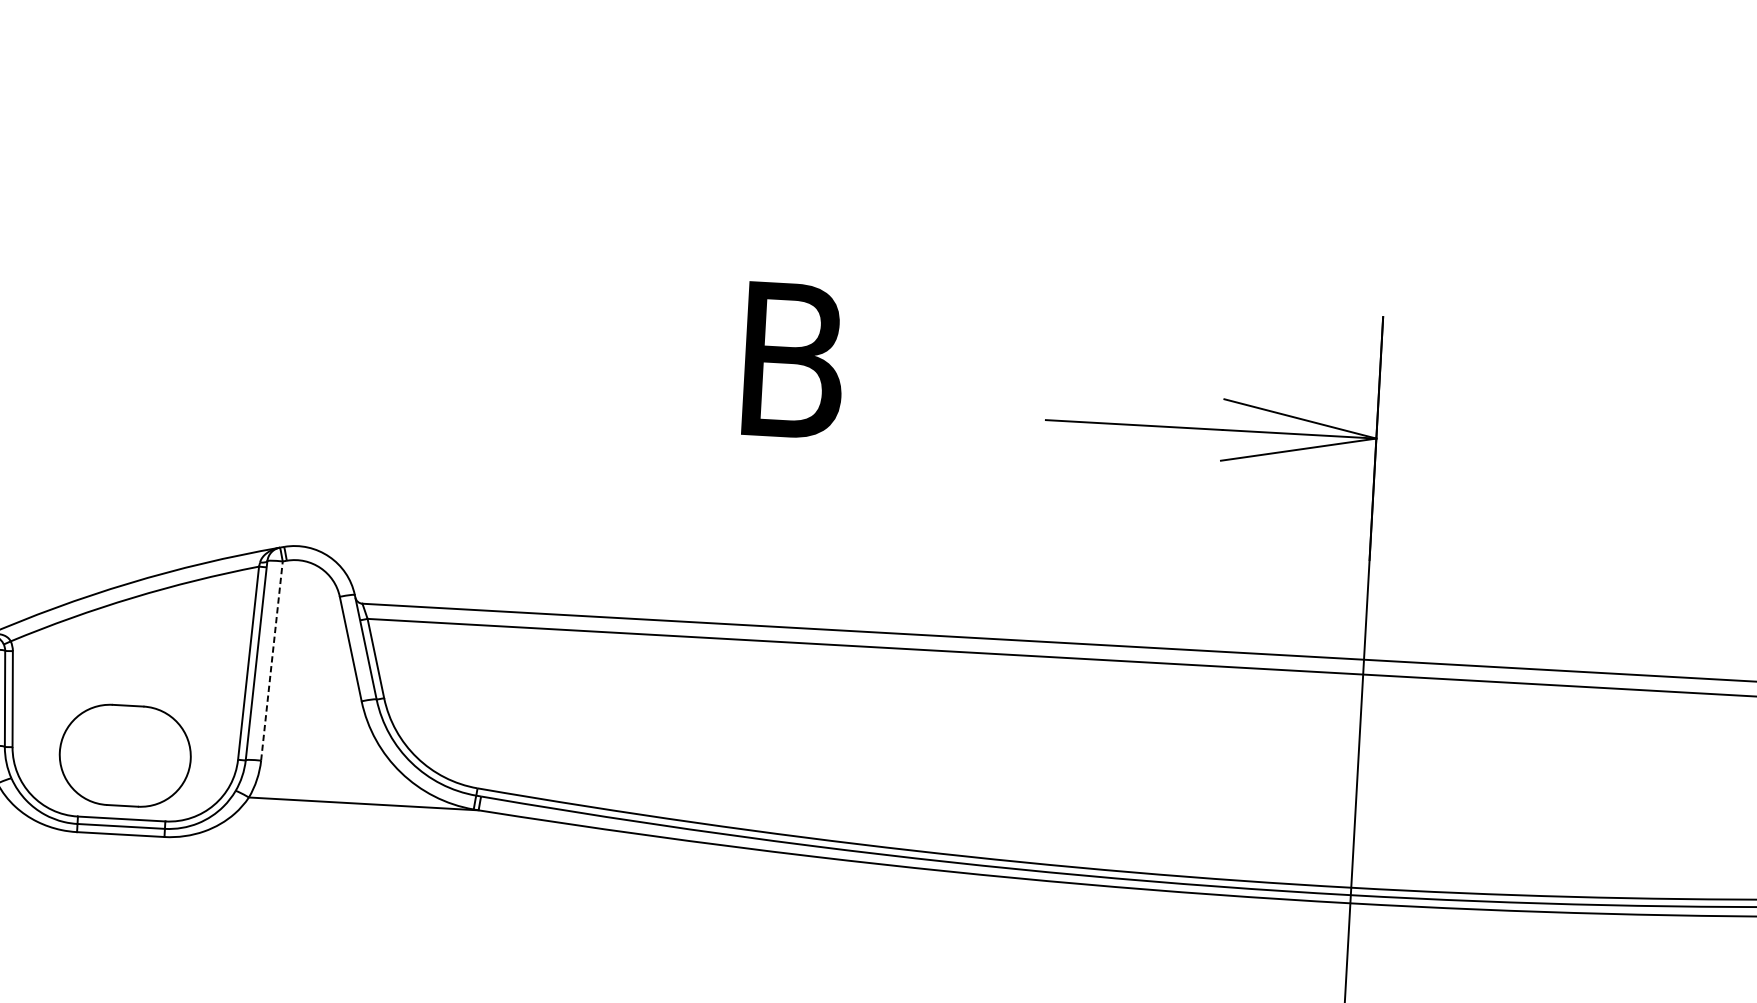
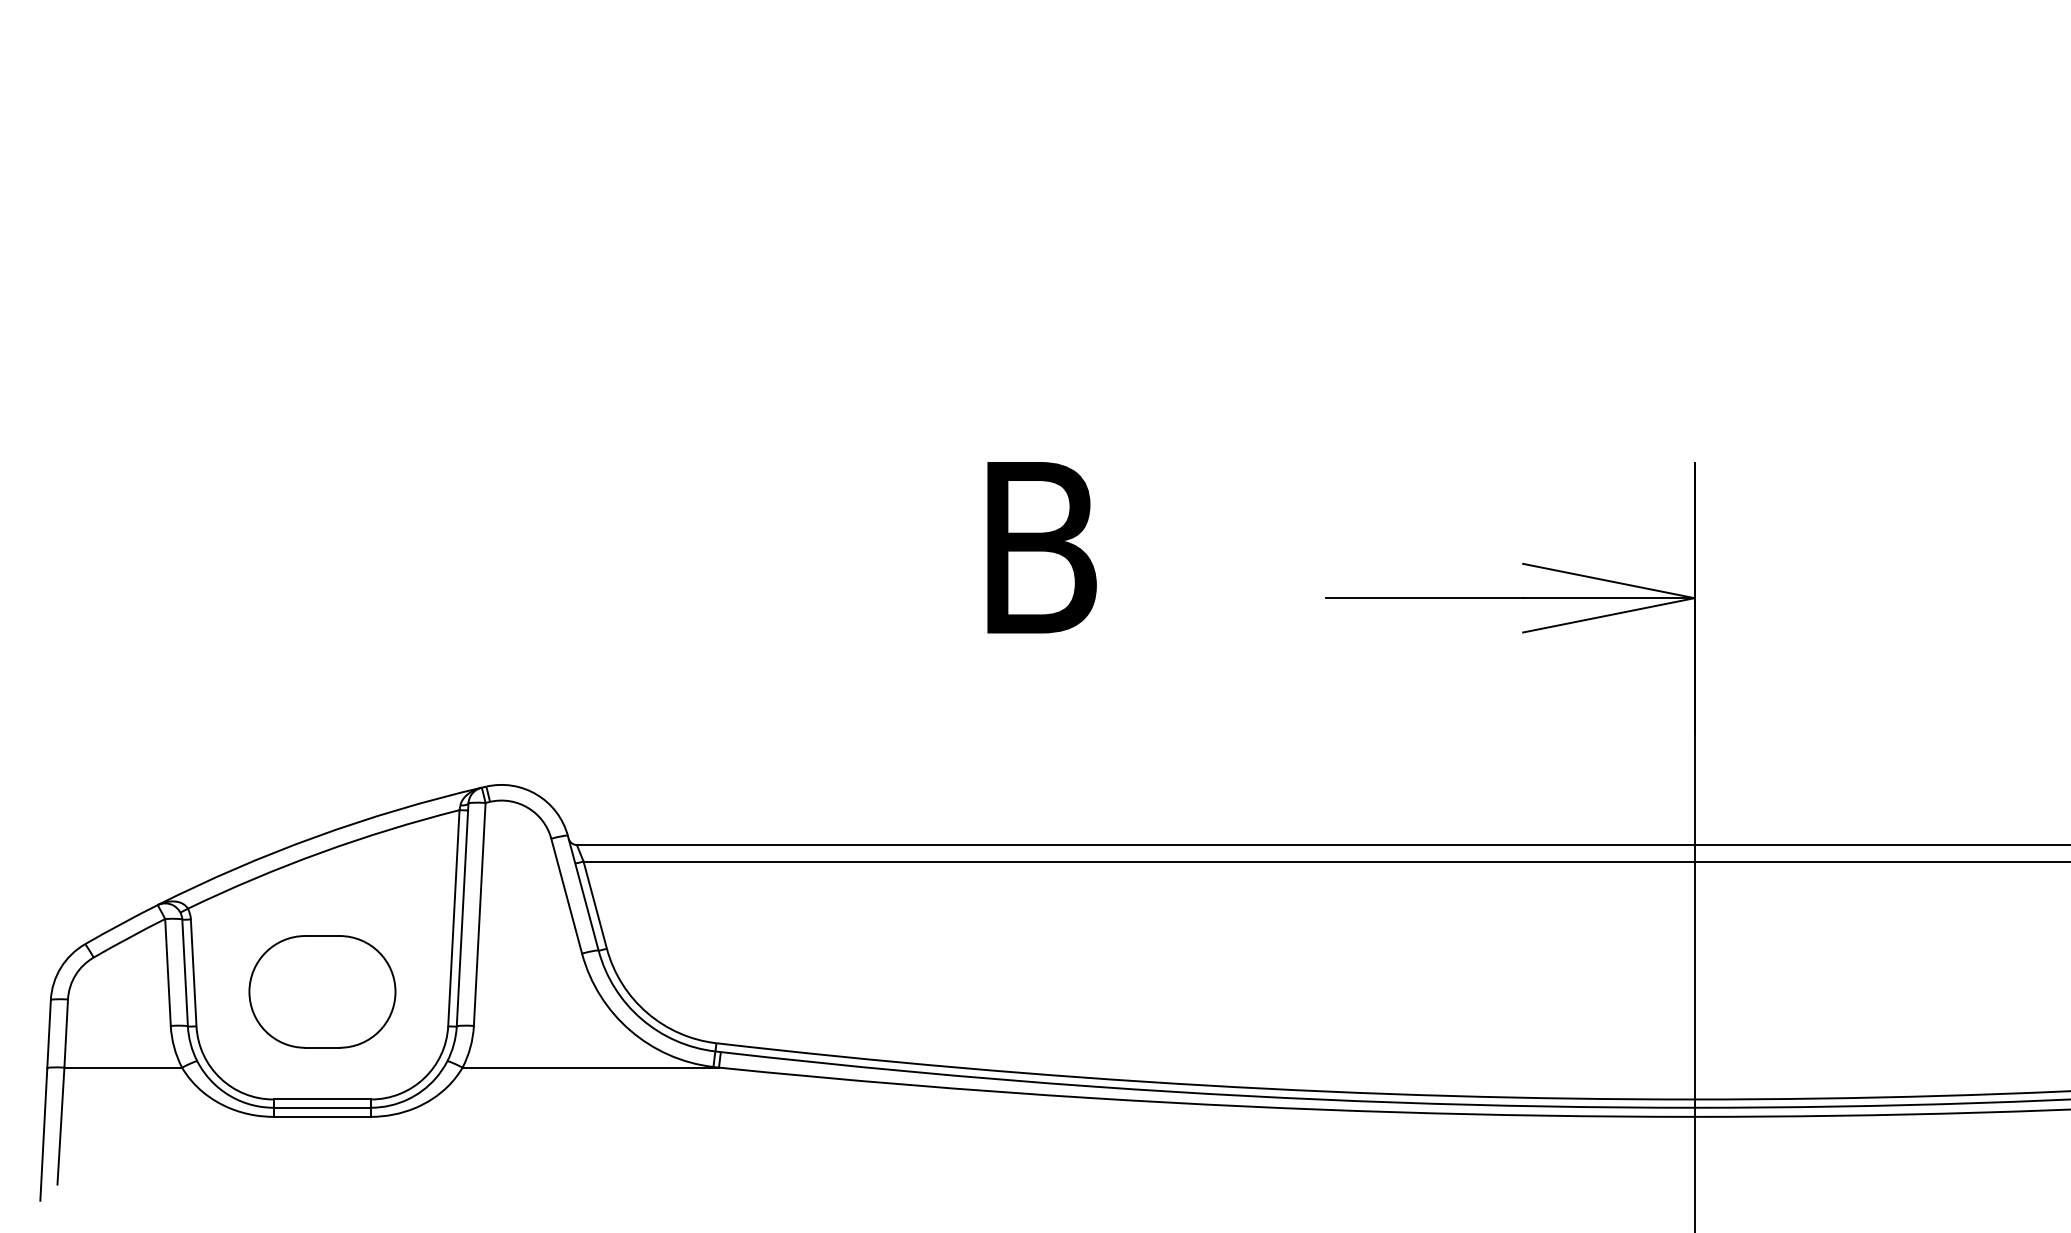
line: (271, 661) -> (479, 914), dashed -> solid
part: (125, 755) -> (322, 991), moved

